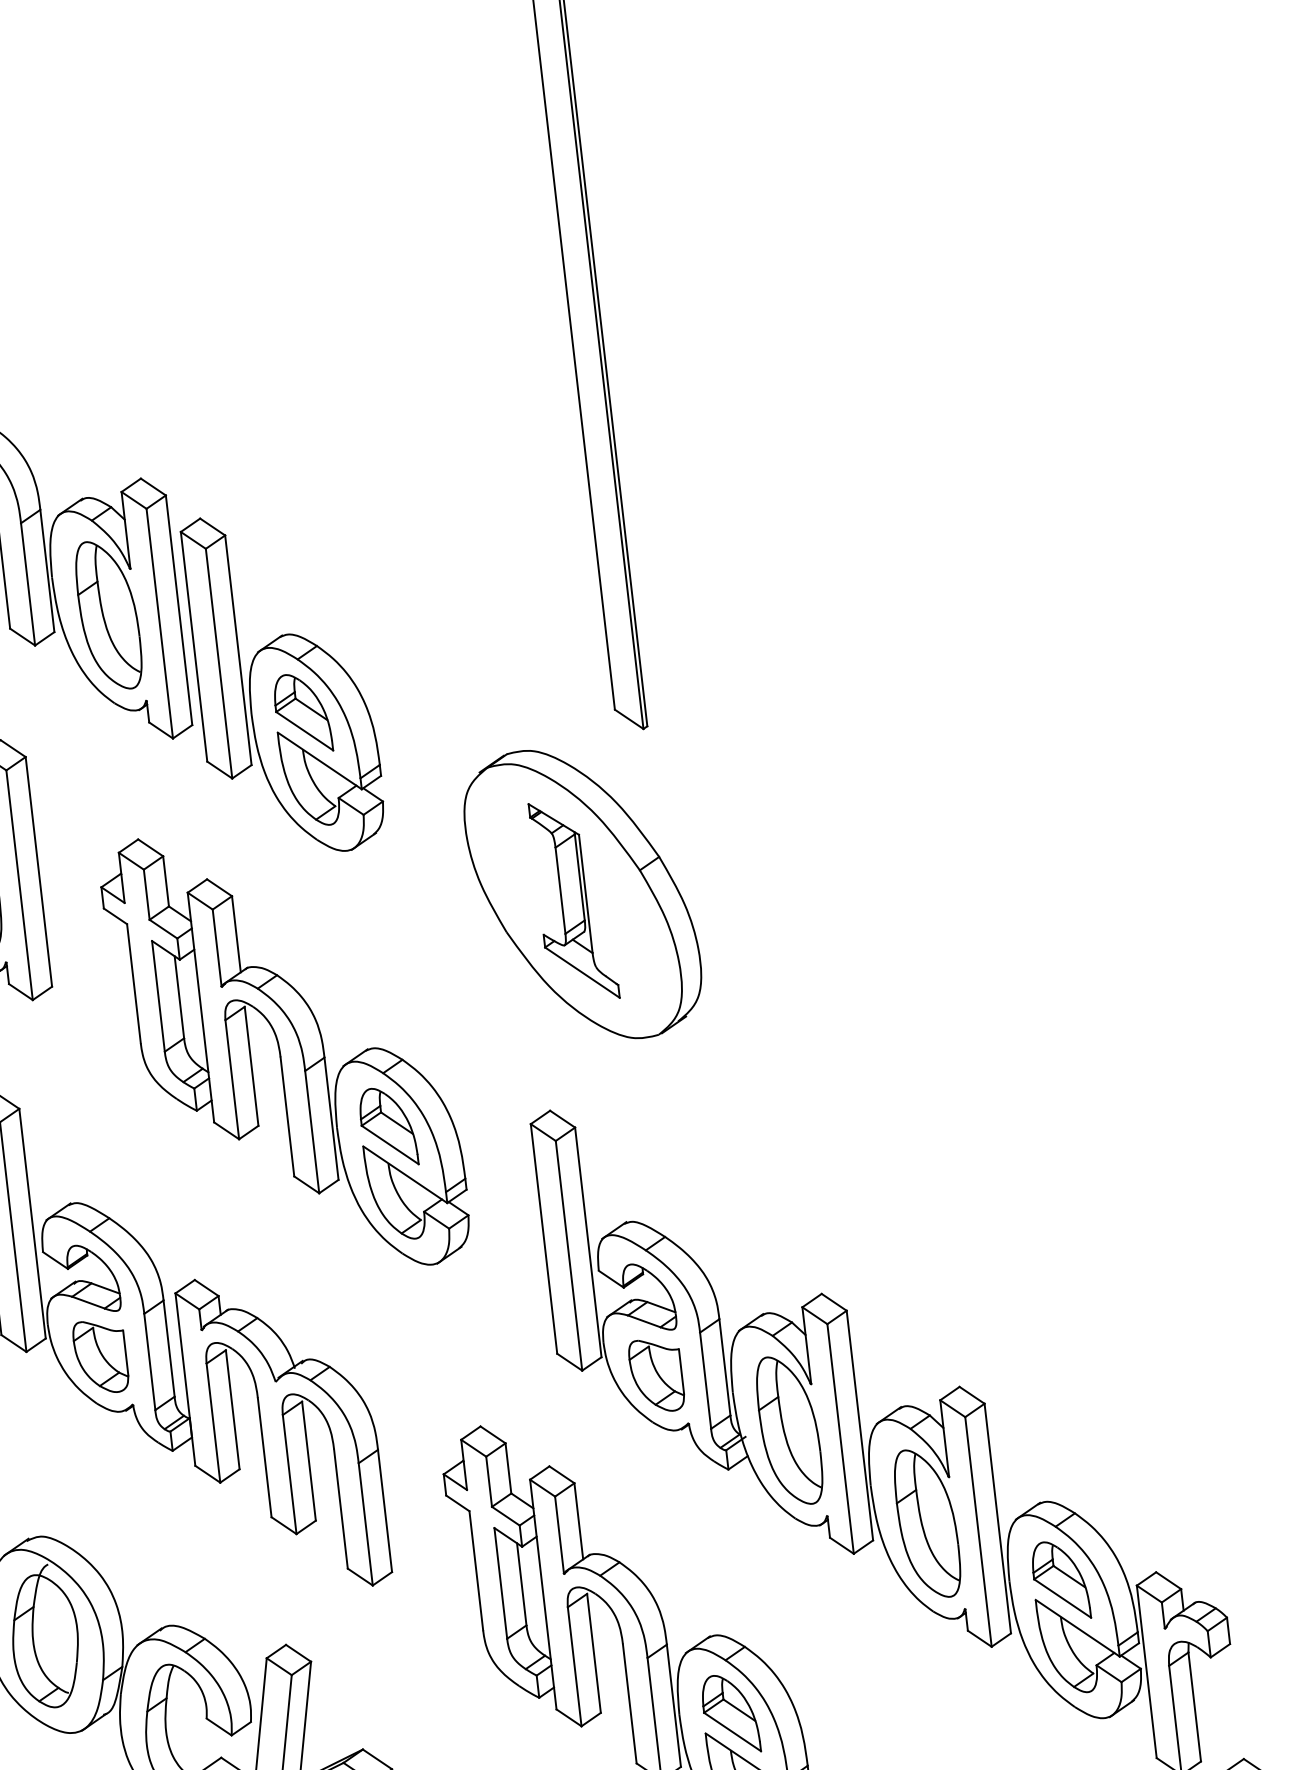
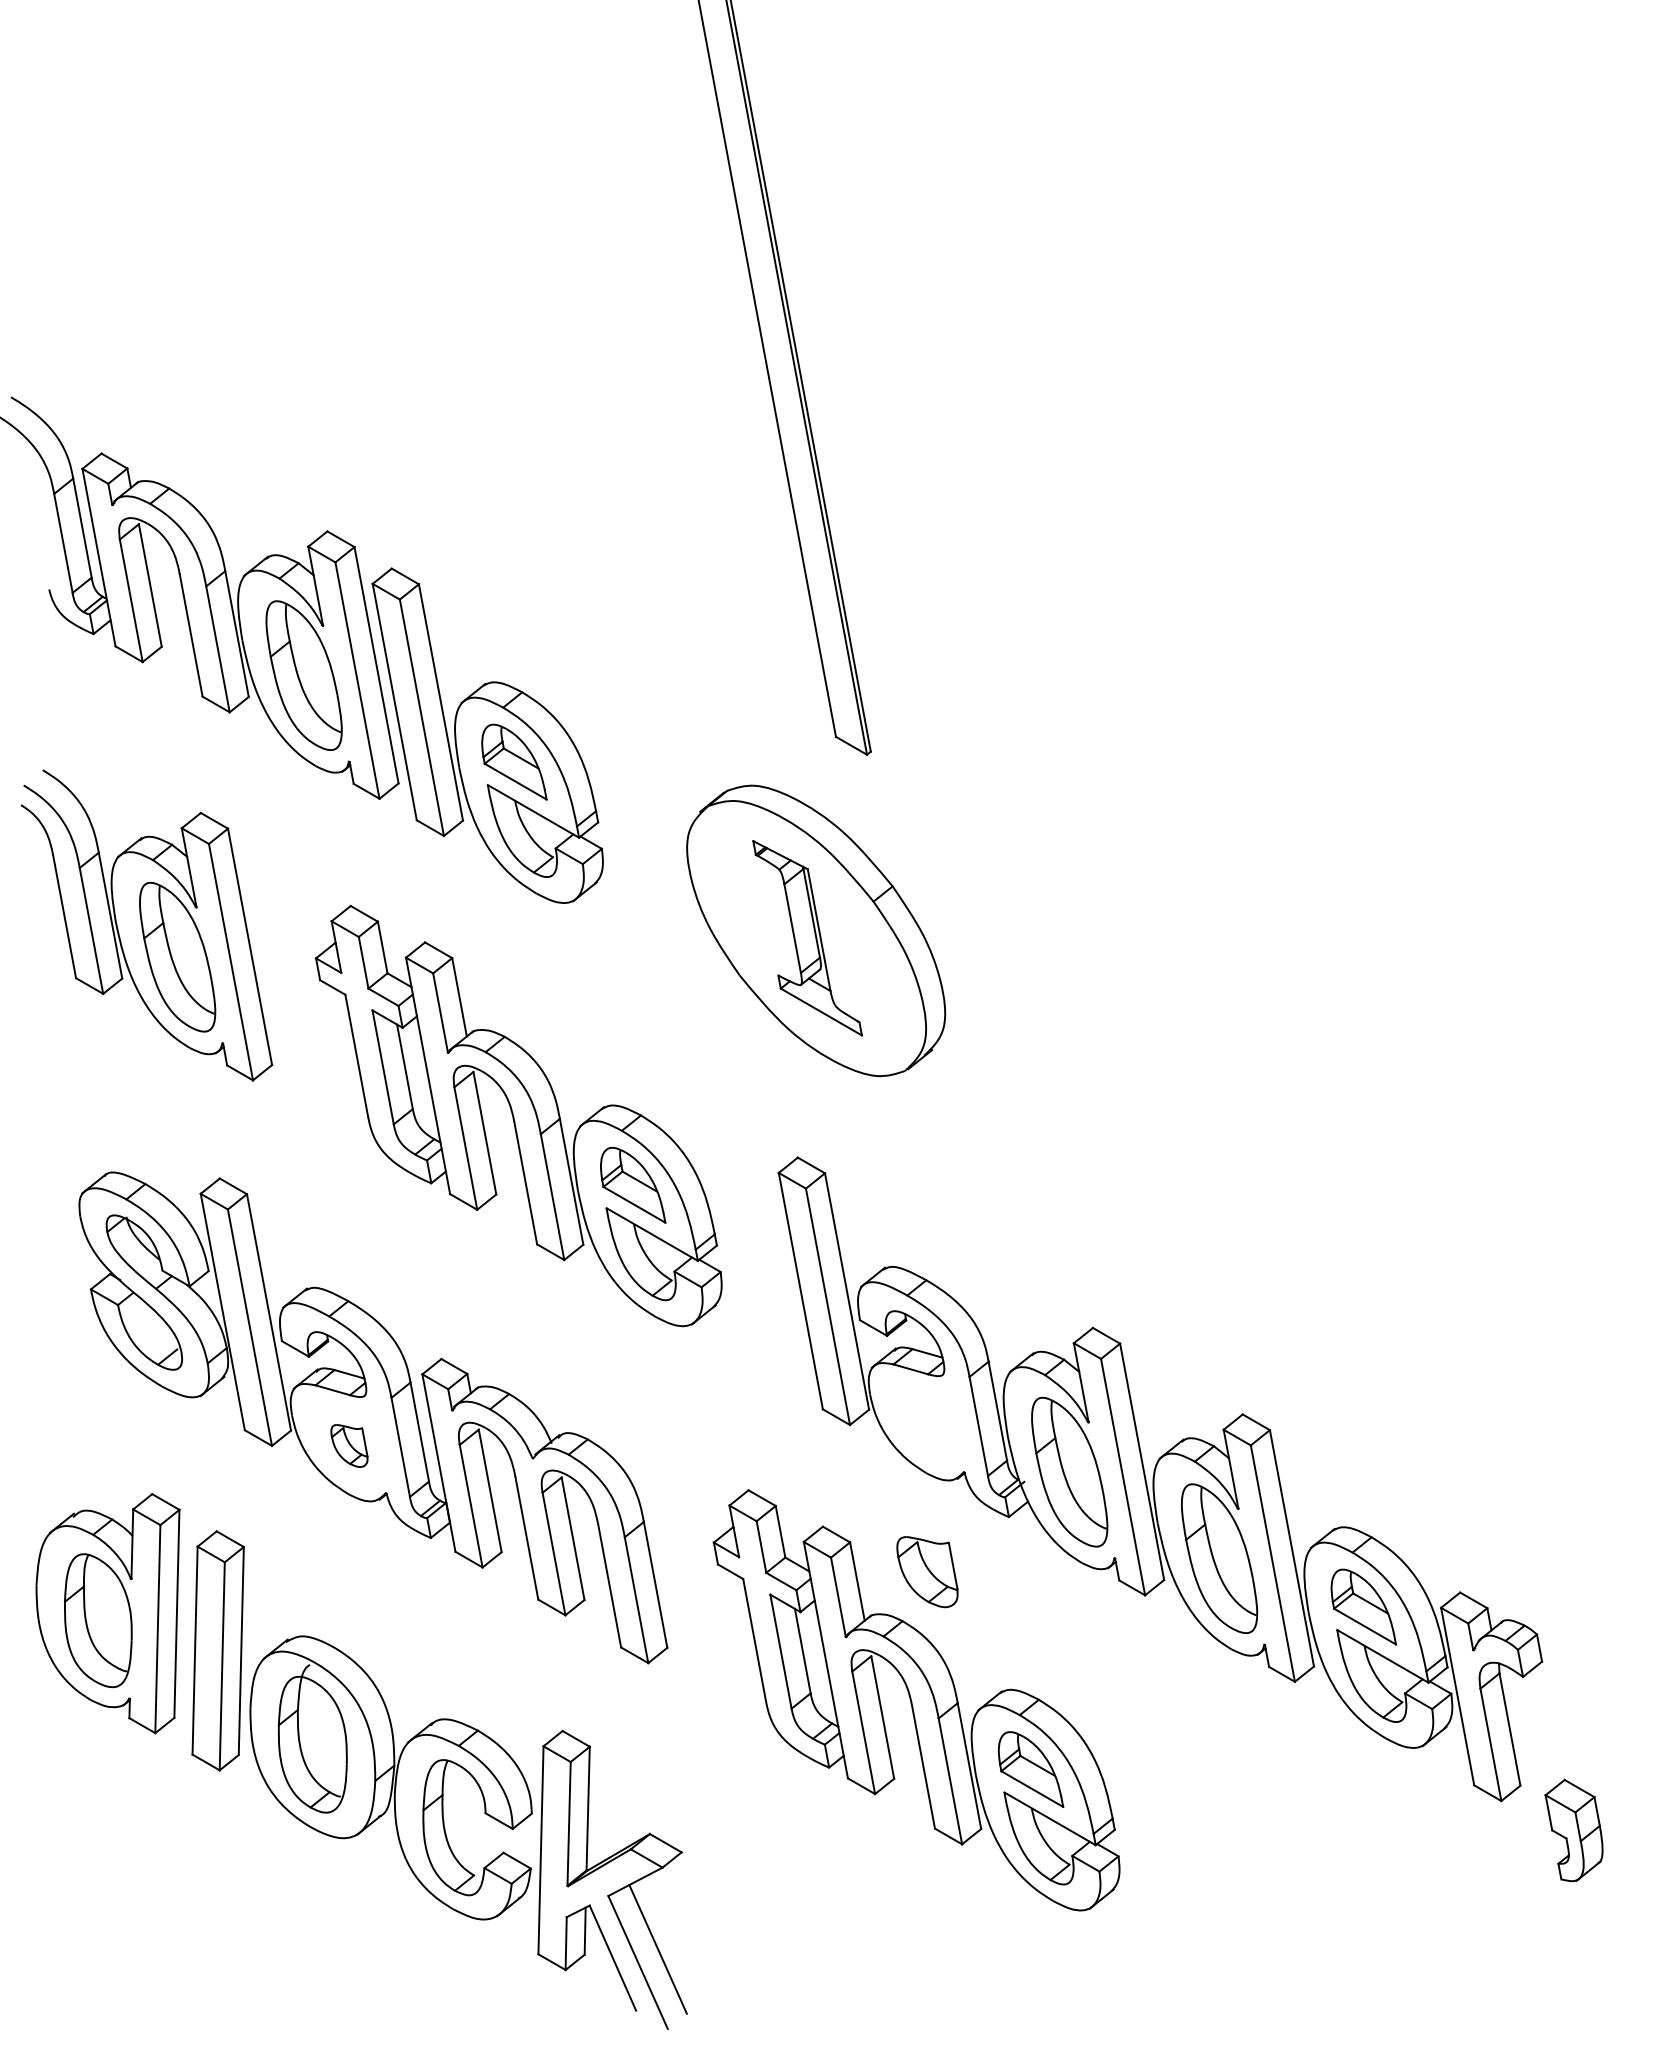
part: (100, 1356) -> (349, 1445), size x0.6
part: (656, 1376) -> (927, 1572), moved

